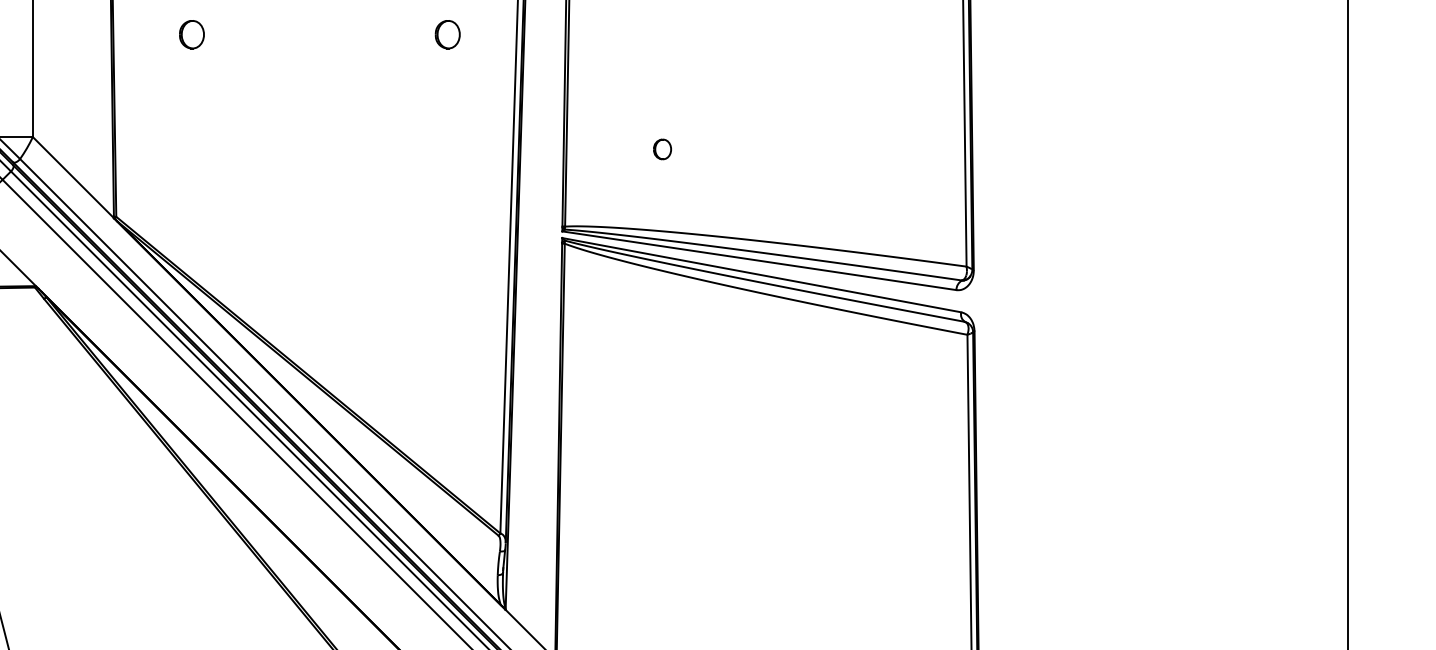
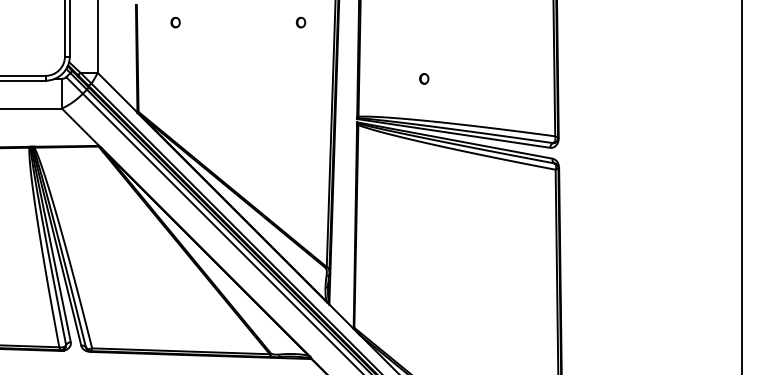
part: (191, 34) -> (175, 22), size x0.71
part: (446, 34) -> (300, 22), size x0.71
part: (663, 148) -> (424, 78), moved

